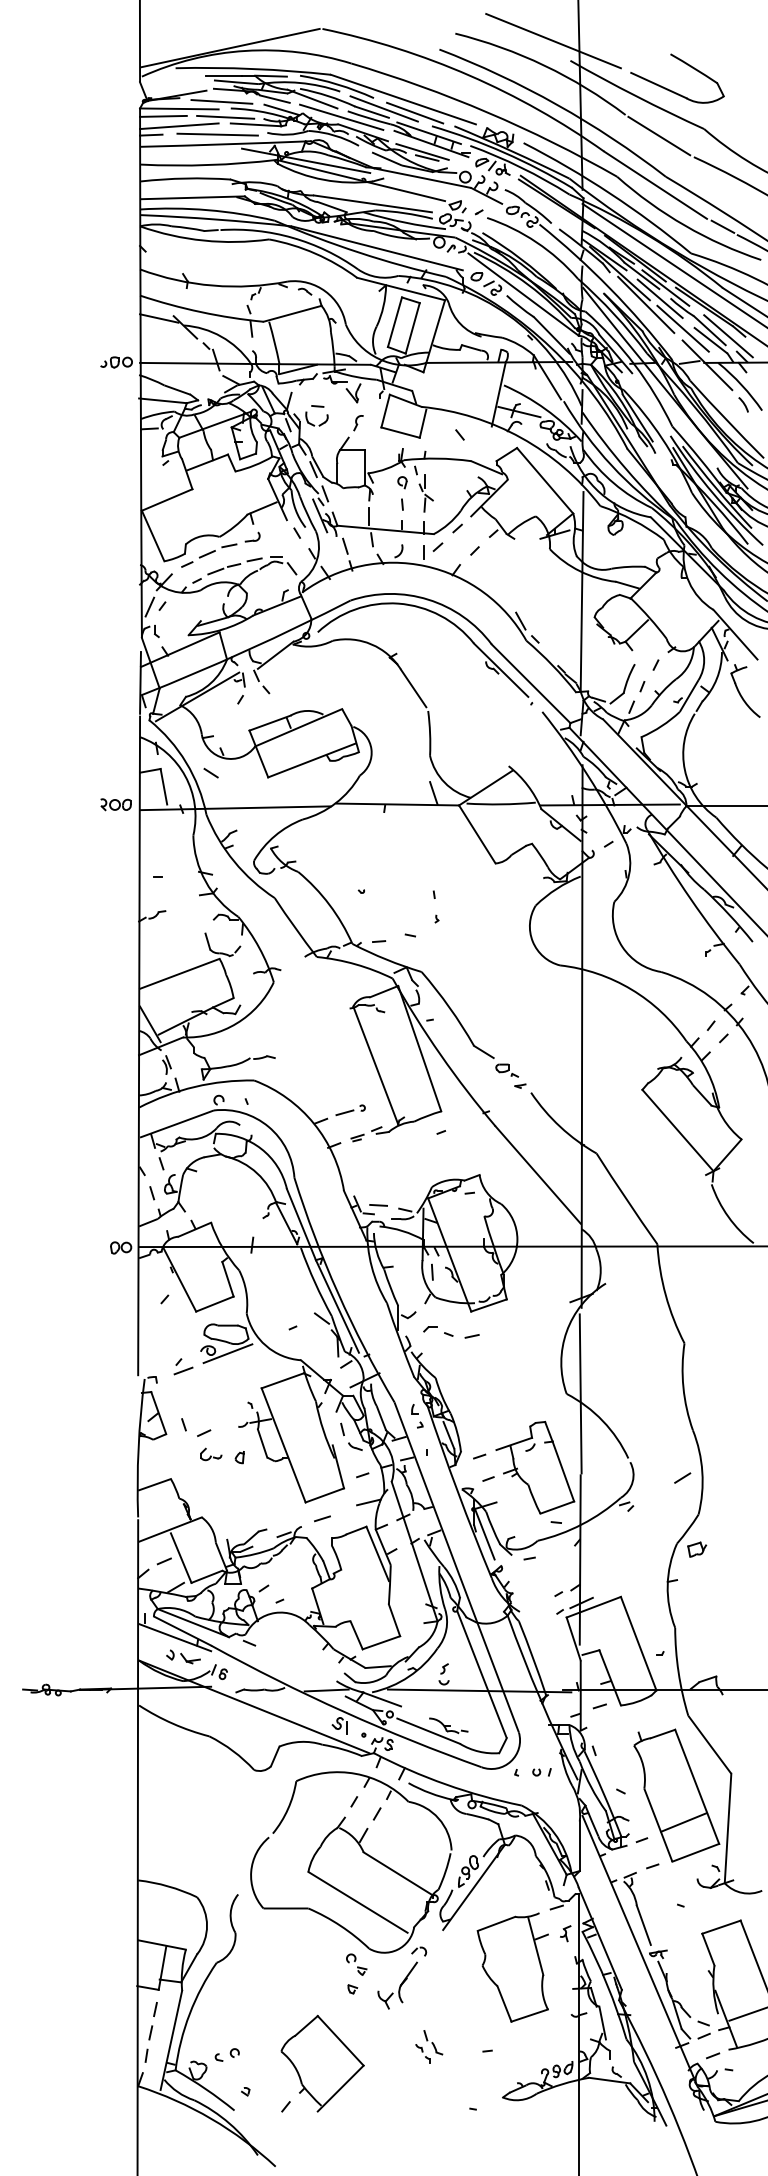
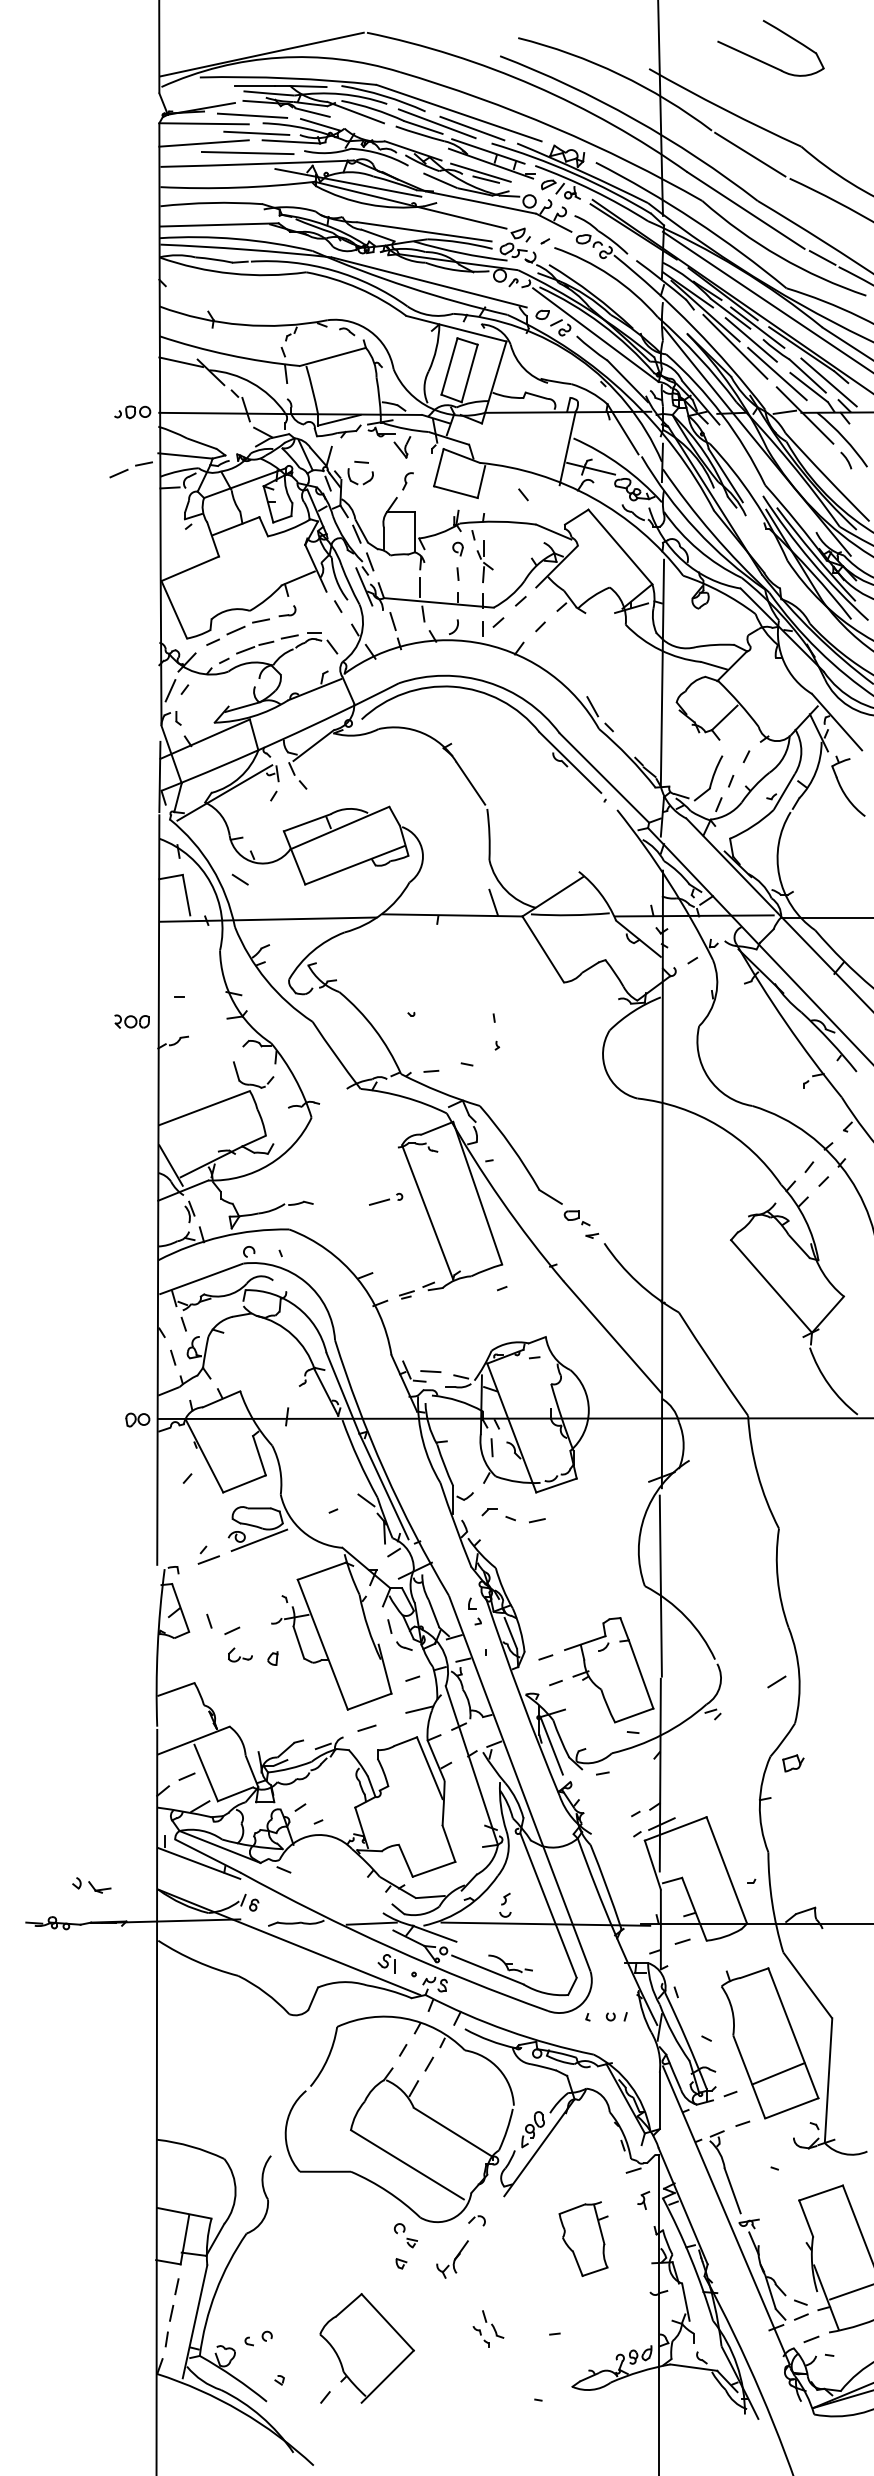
line: (553, 41) -> (629, 46), removed
part: (671, 90) -> (764, 61), moved
line: (163, 115) -> (185, 131), removed
line: (341, 116) -> (388, 132), removed
line: (150, 135) -> (171, 153), removed
part: (114, 412) -> (130, 469), added
part: (115, 804) -> (131, 1021), moved
part: (351, 1109) -> (386, 1198), moved
part: (183, 1656) -> (91, 1885), moved
part: (512, 1967) -> (583, 2238), size x0.6
part: (397, 1985) -> (452, 2259), size x0.7

